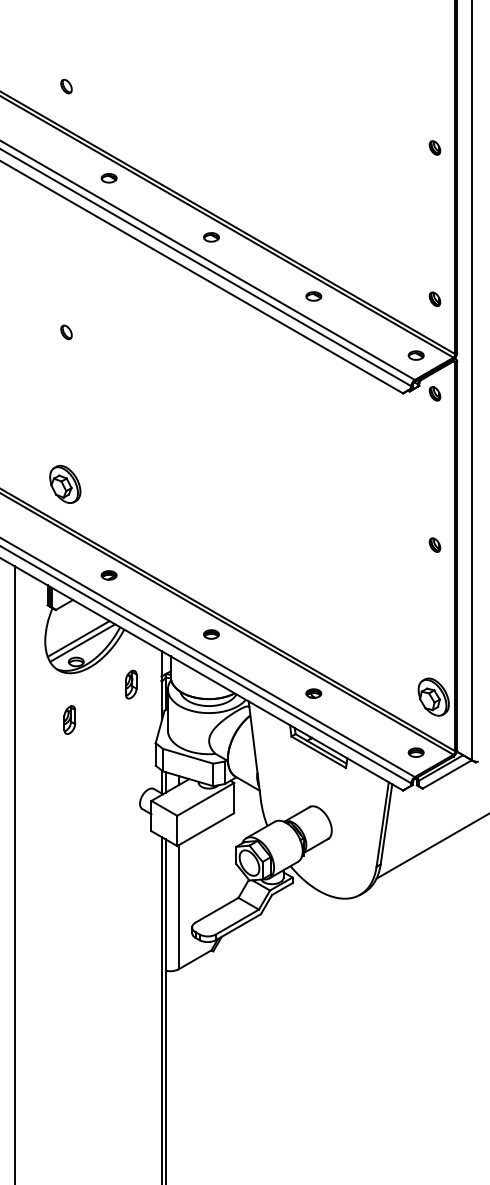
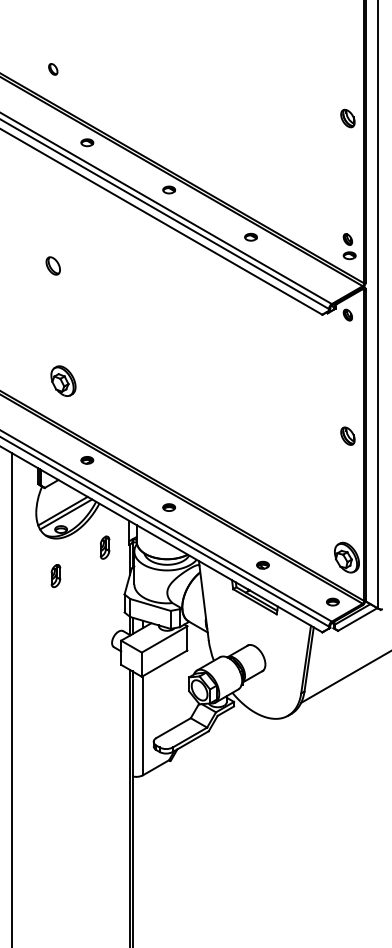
part: (434, 147) -> (347, 118), size x1.6
part: (66, 332) -> (53, 266), size x1.6
part: (415, 355) -> (349, 255), moved
part: (65, 483) -> (63, 380), moved
part: (434, 544) -> (347, 435), size x1.6
part: (313, 693) -> (262, 565), moved

